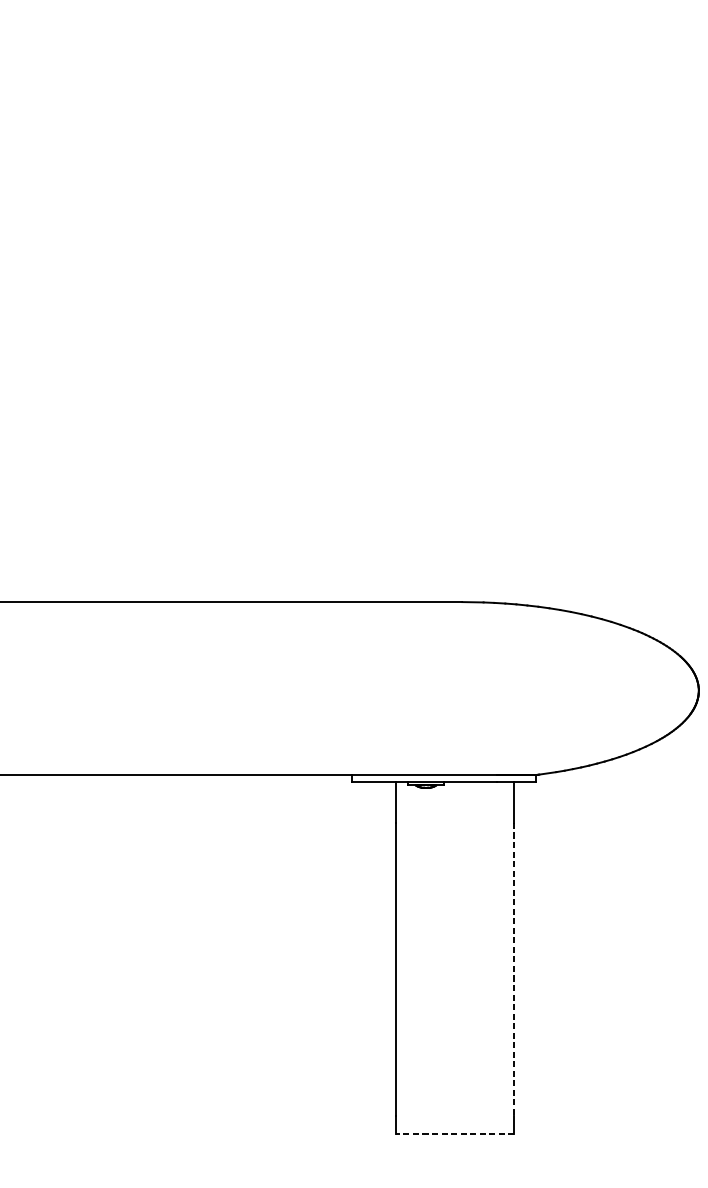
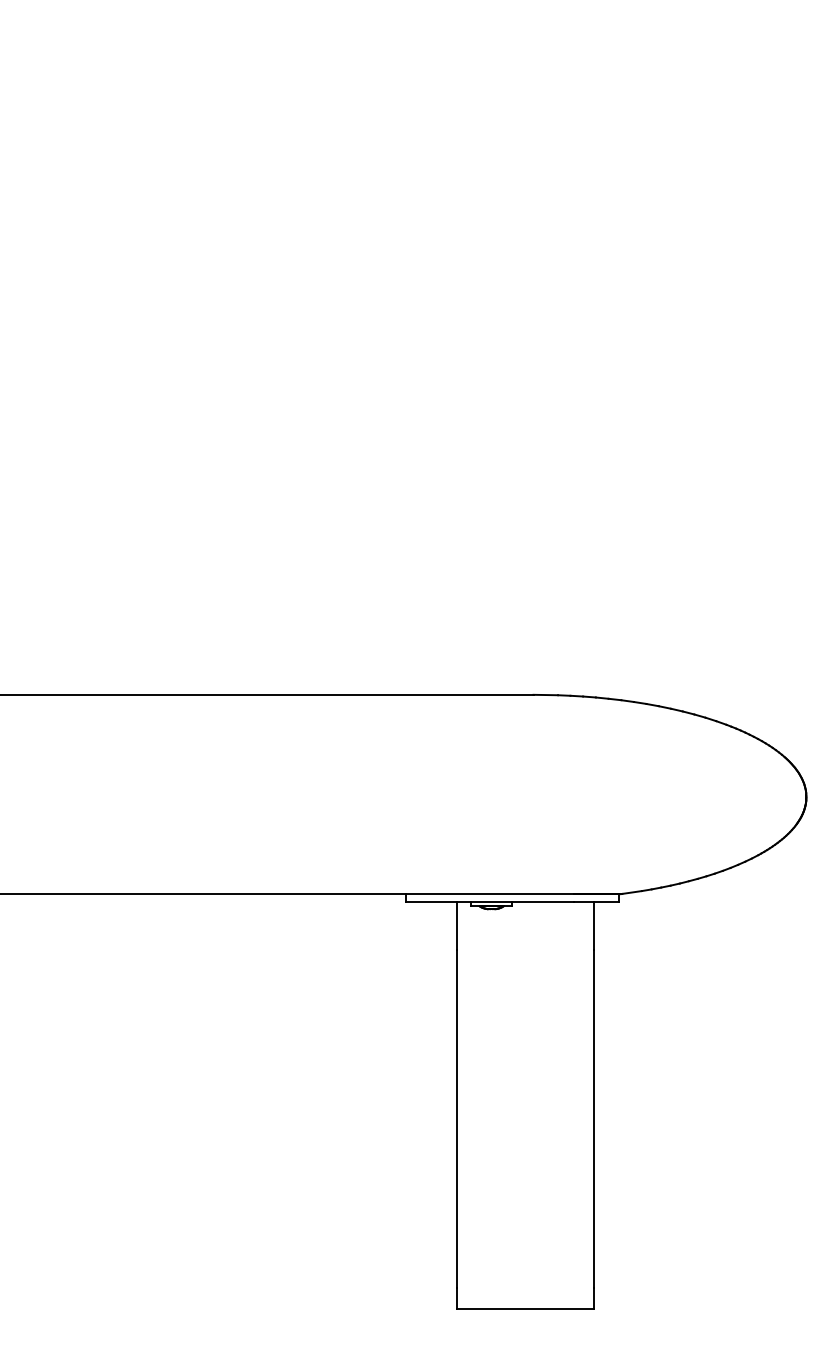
line: (514, 970) -> (593, 1119), dashed -> solid
line: (454, 1133) -> (524, 1308), dashed -> solid

